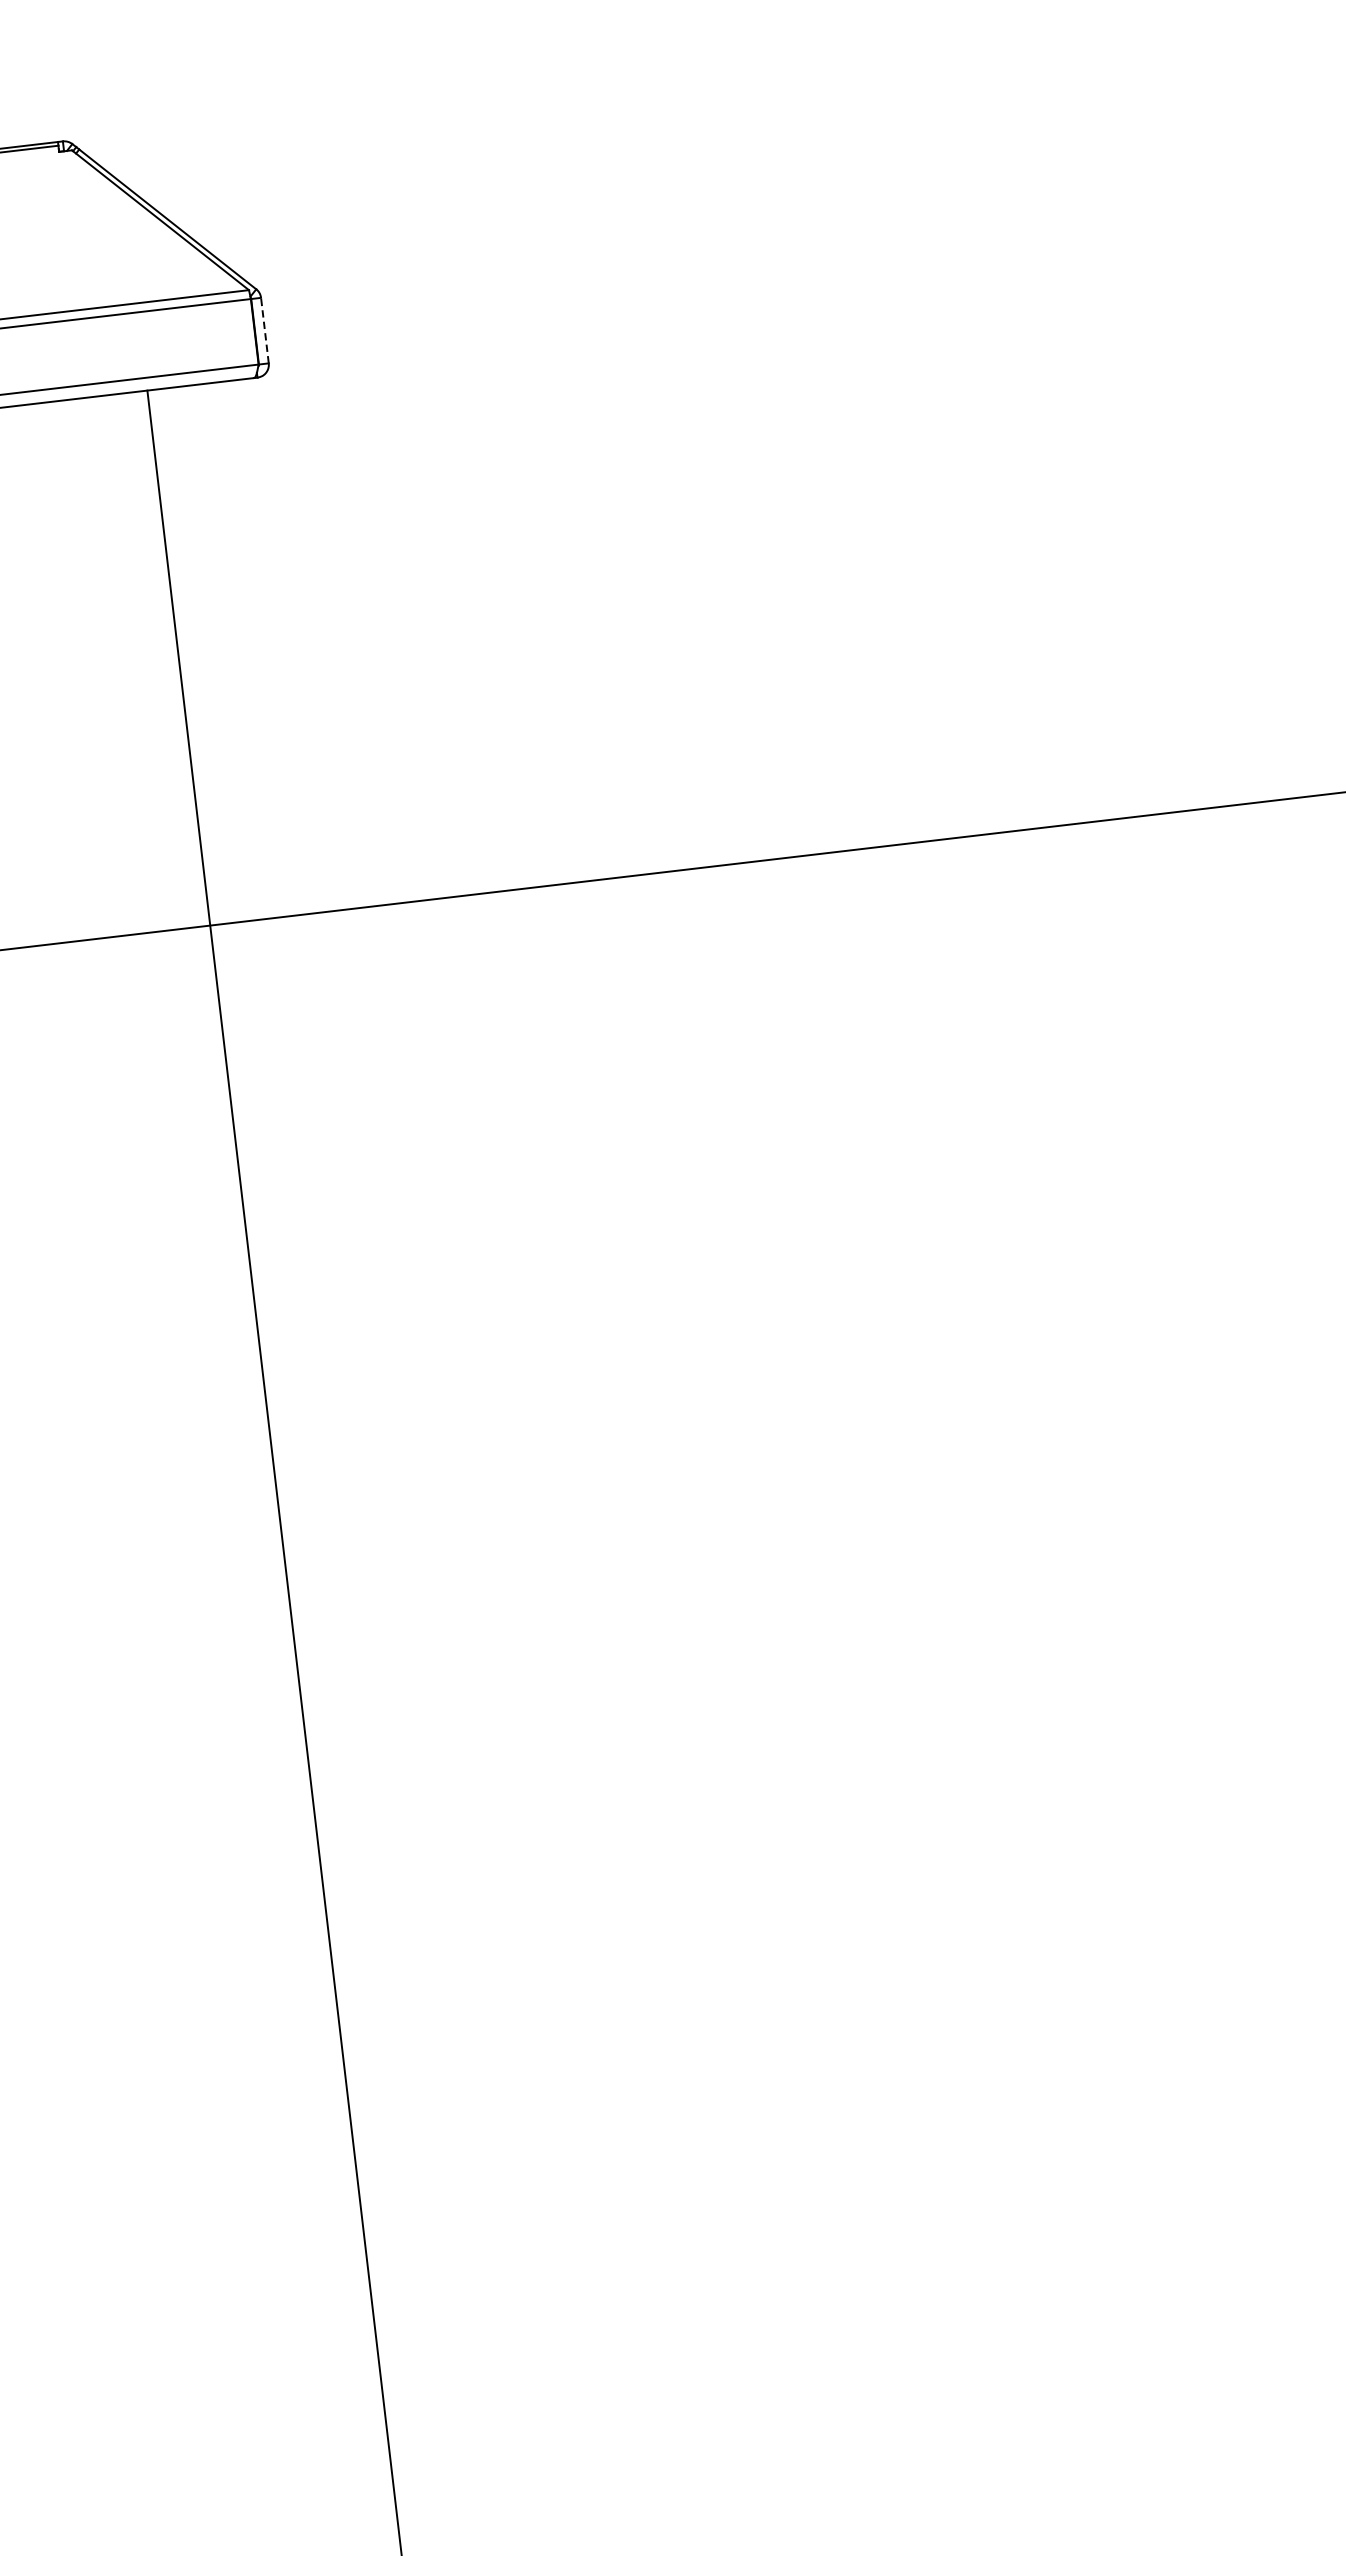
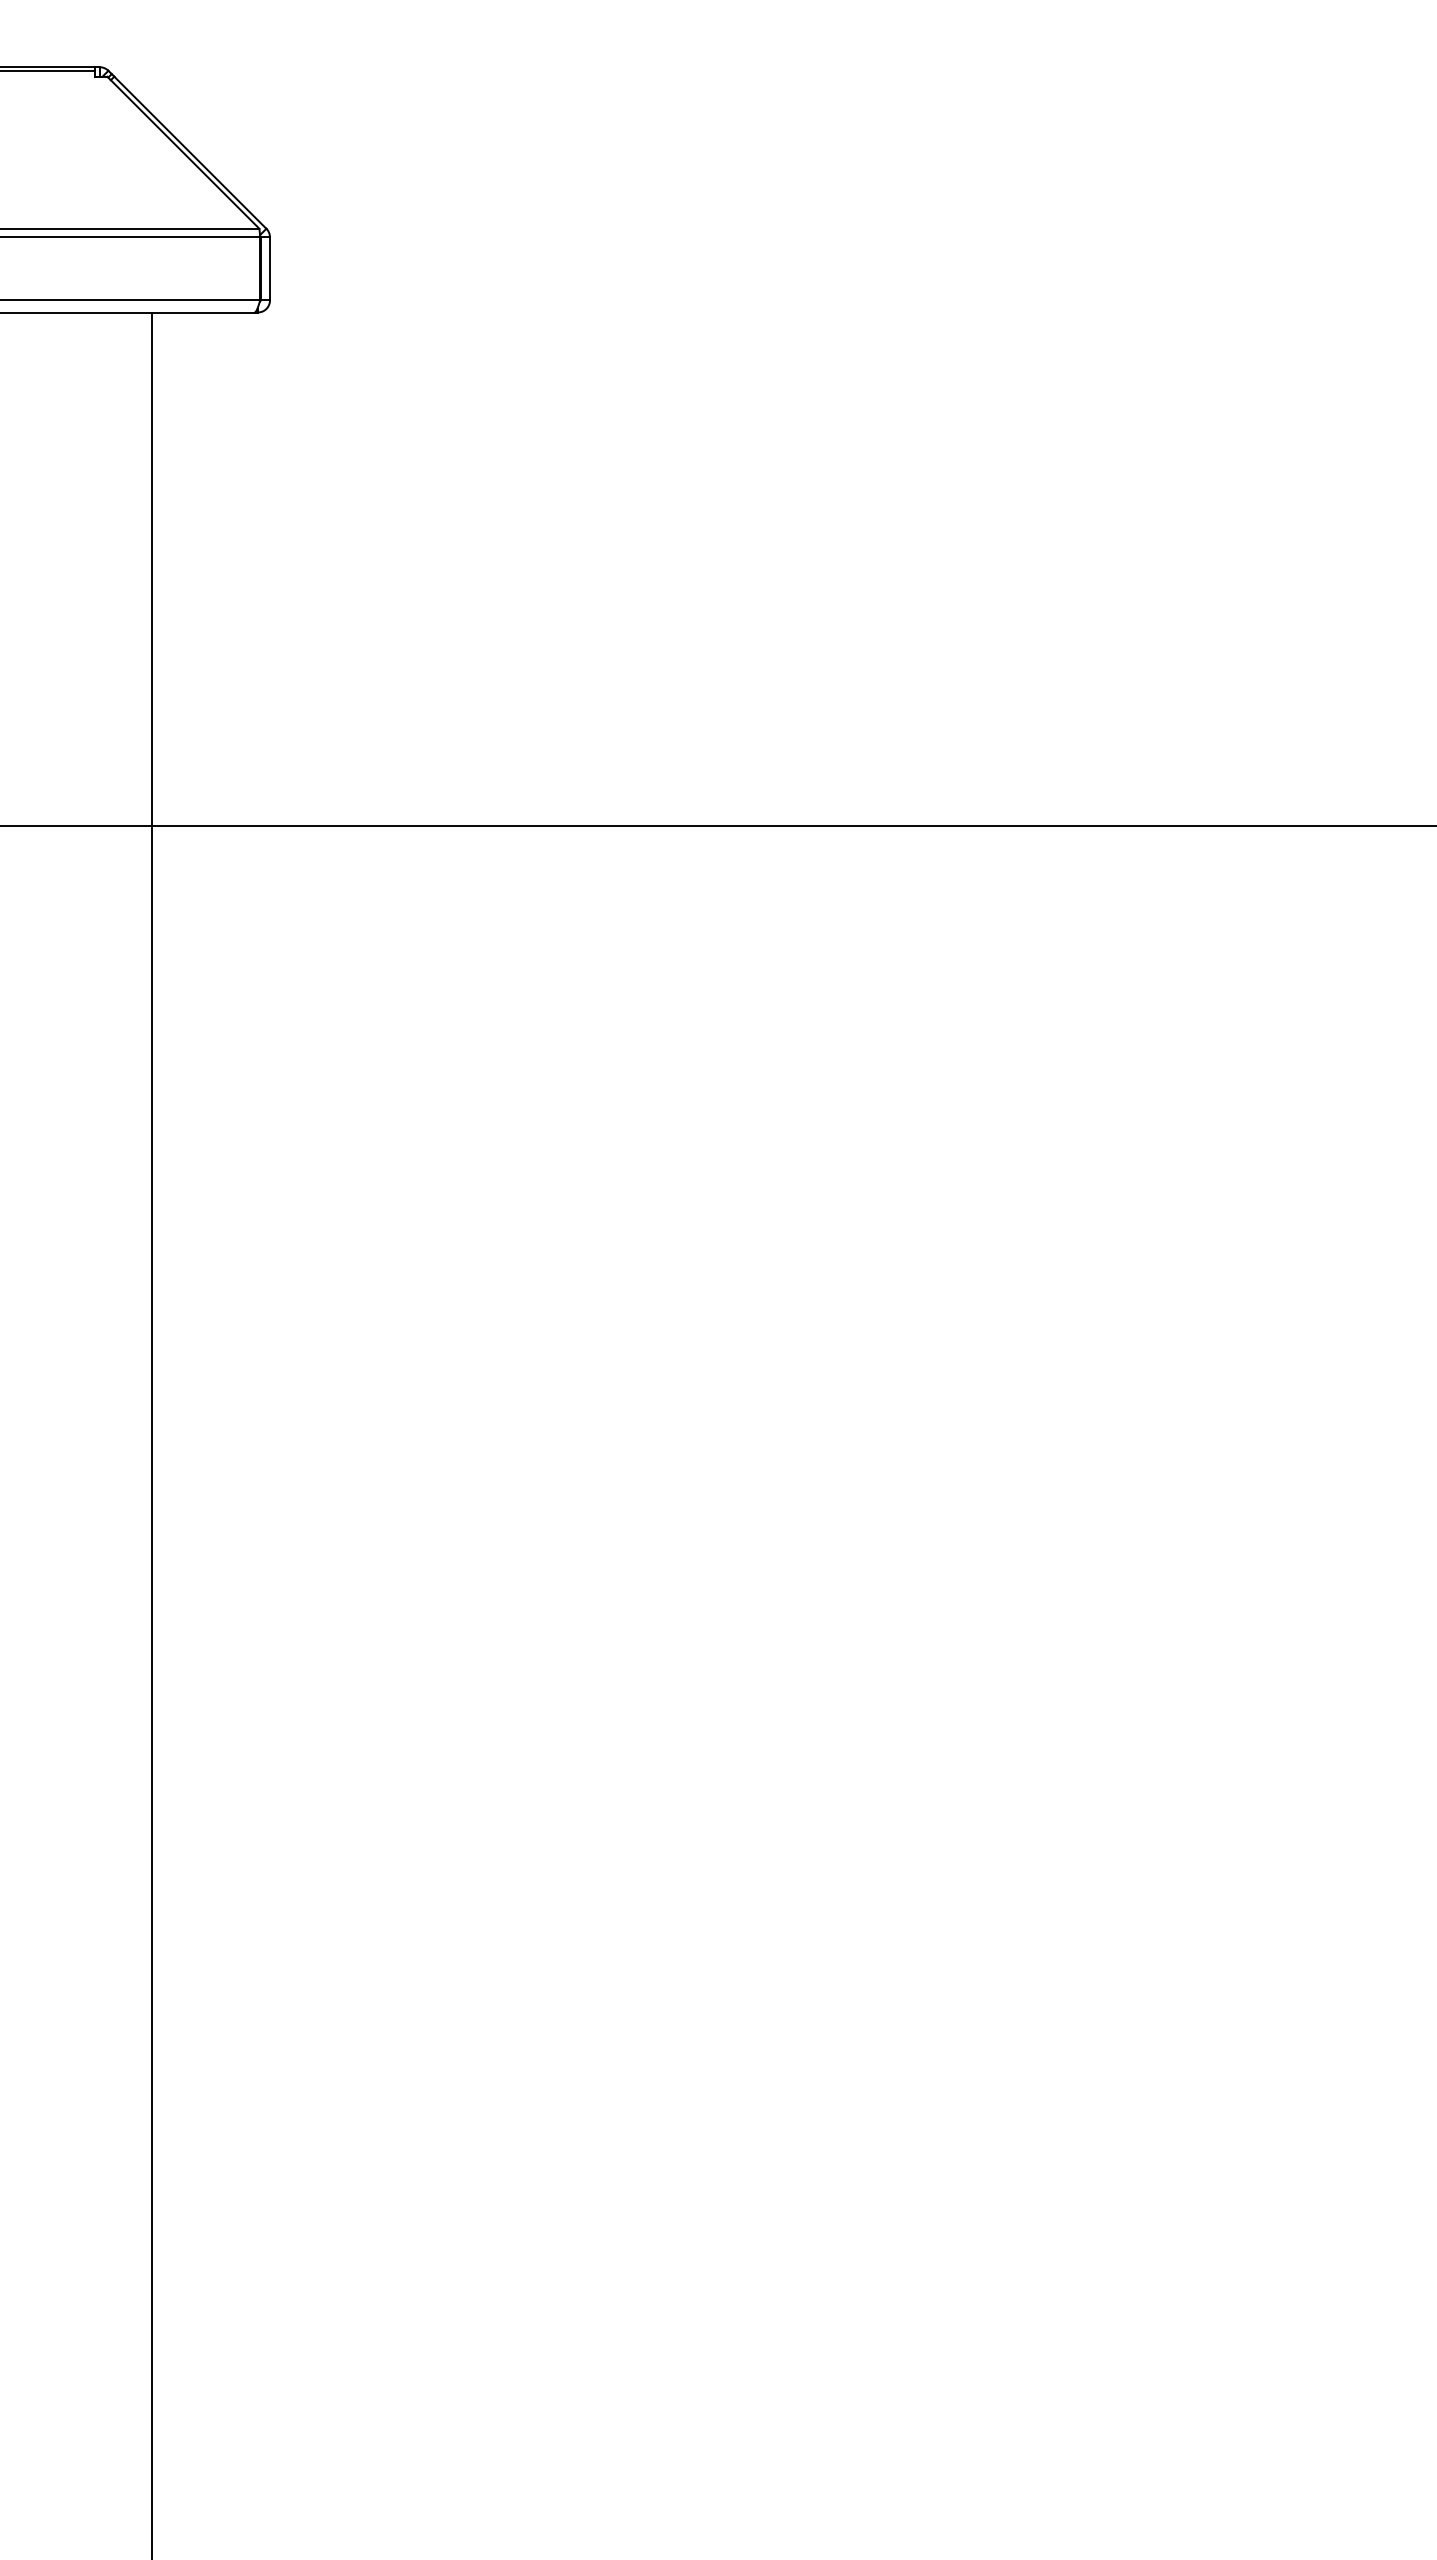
line: (265, 330) -> (270, 268), dashed -> solid

